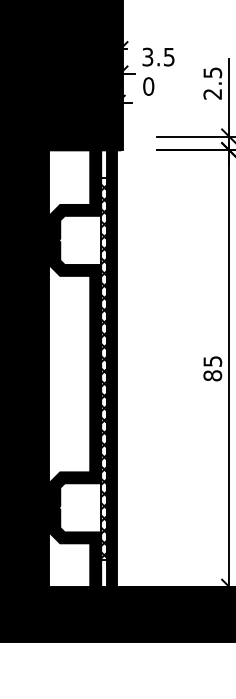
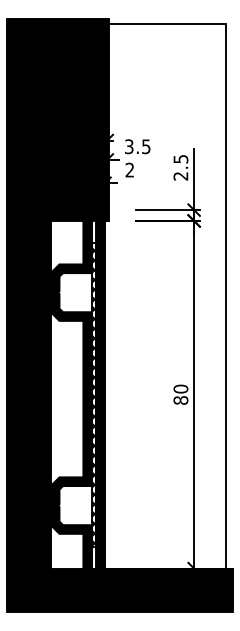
text: (148, 85) -> (129, 169), 0 -> 2
text: (212, 360) -> (180, 388), 85 -> 80

